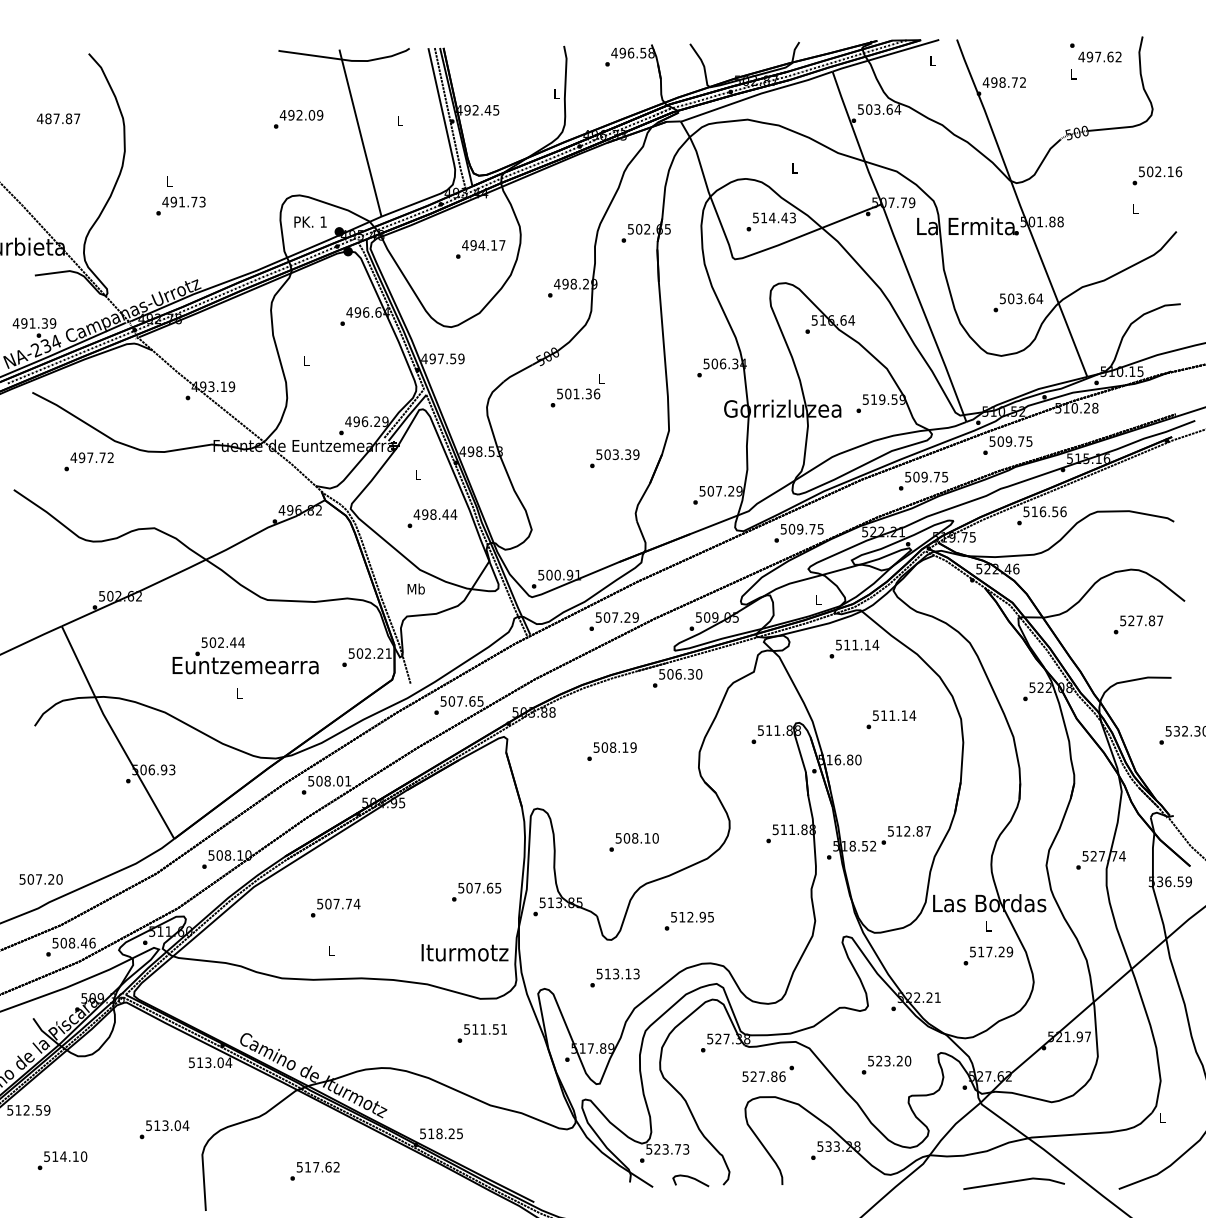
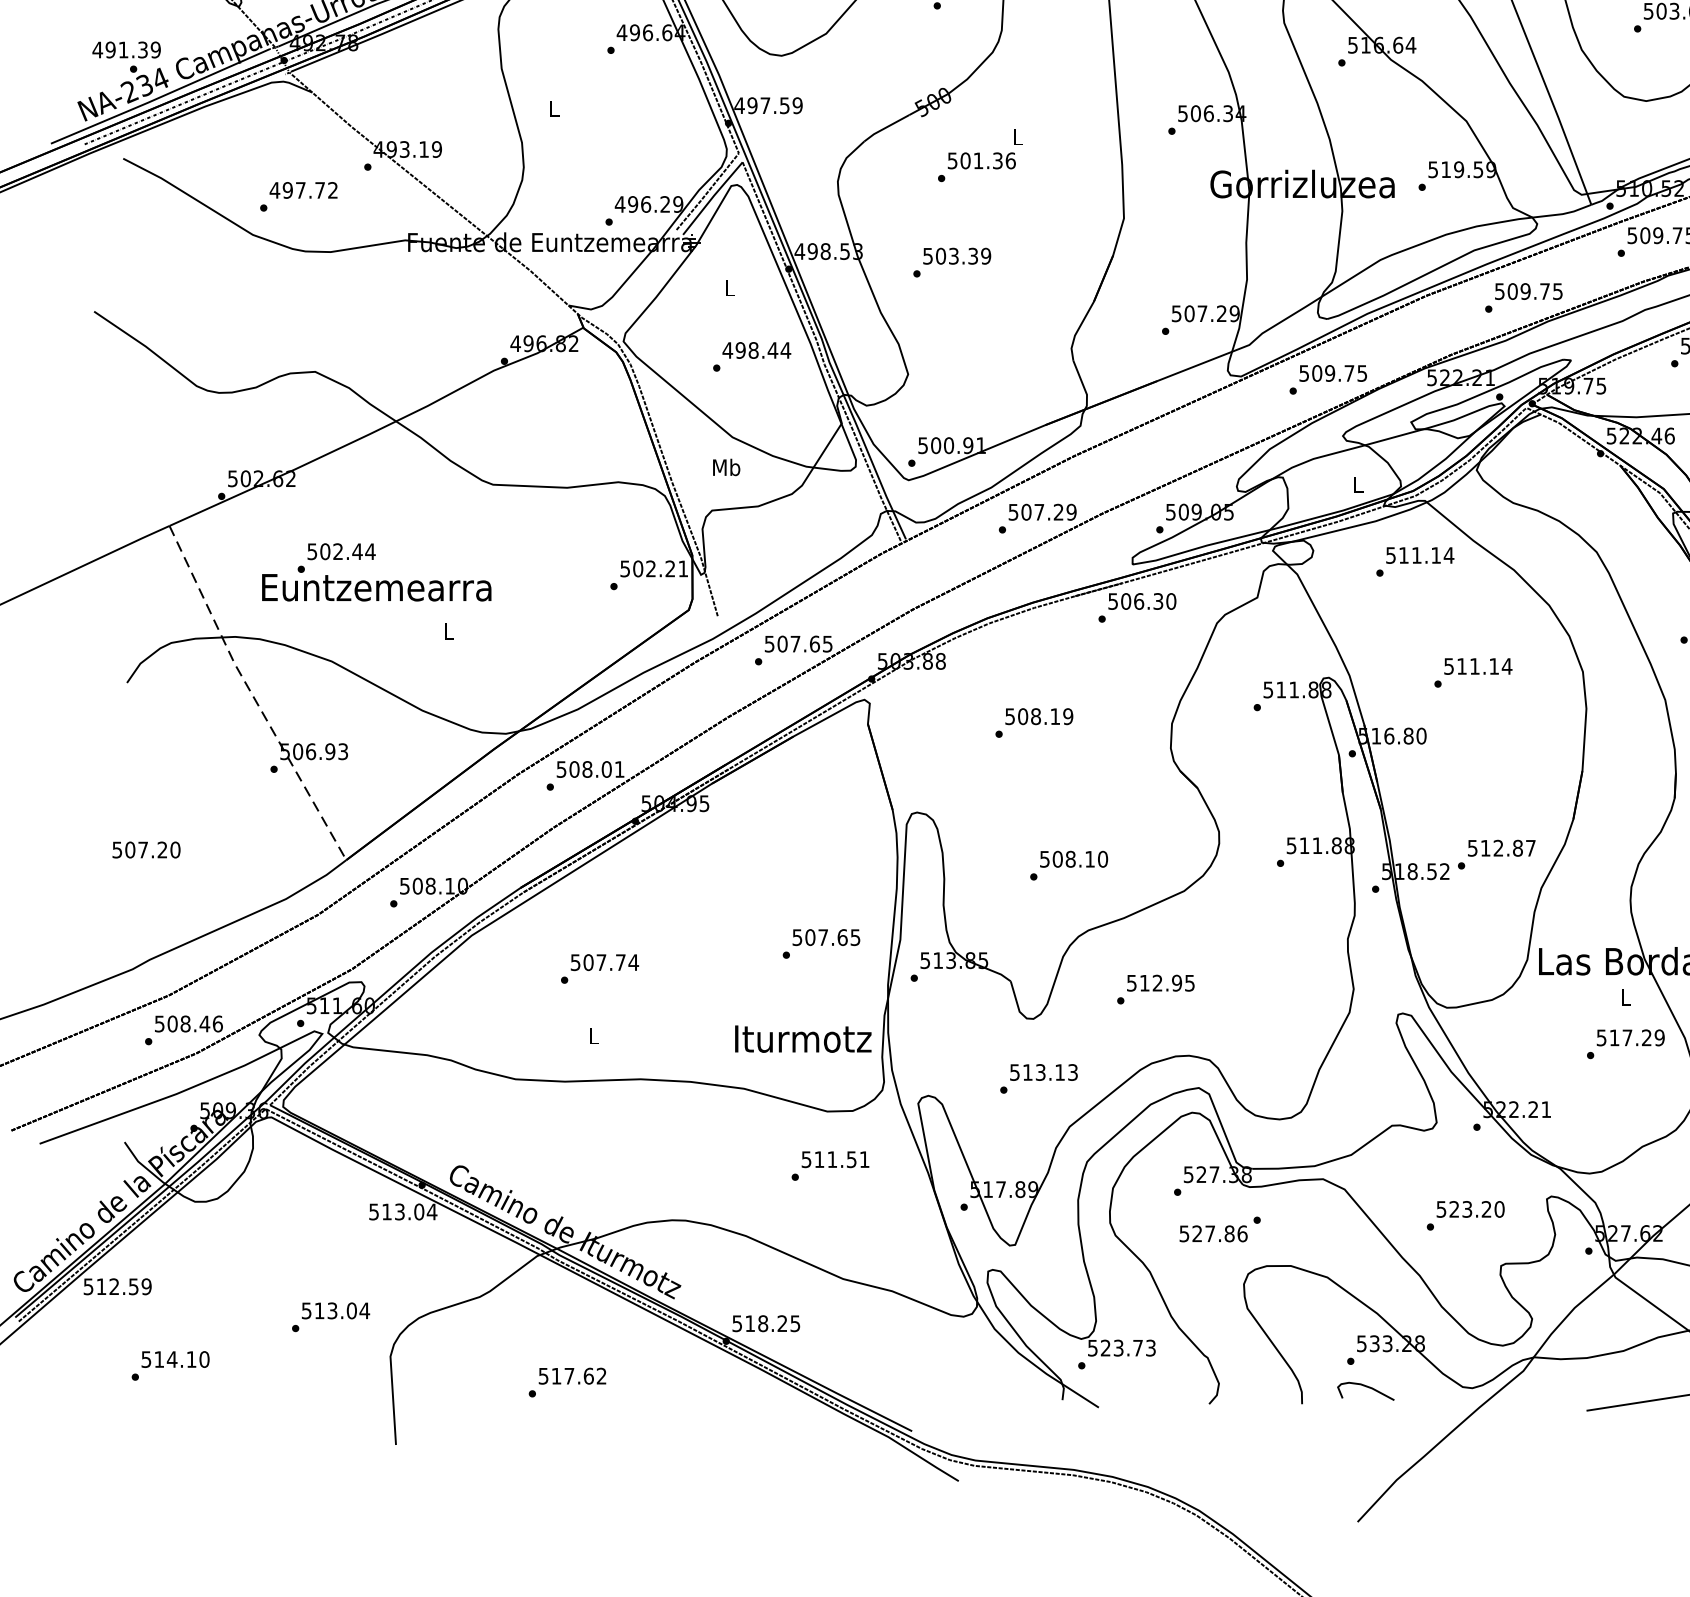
text: (614, 458) -> (951, 262), moved
text: (88, 461) -> (297, 196), moved
text: (245, 655) -> (376, 571), moved
line: (114, 734) -> (252, 696), solid -> dashed
text: (40, 879) -> (145, 850), moved
text: (767, 1073) -> (1218, 1228), moved
curve: (690, 1178) -> (1365, 1387), moved

